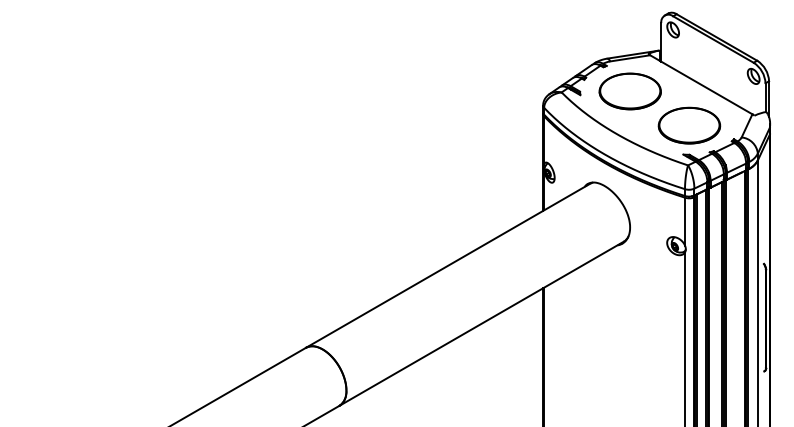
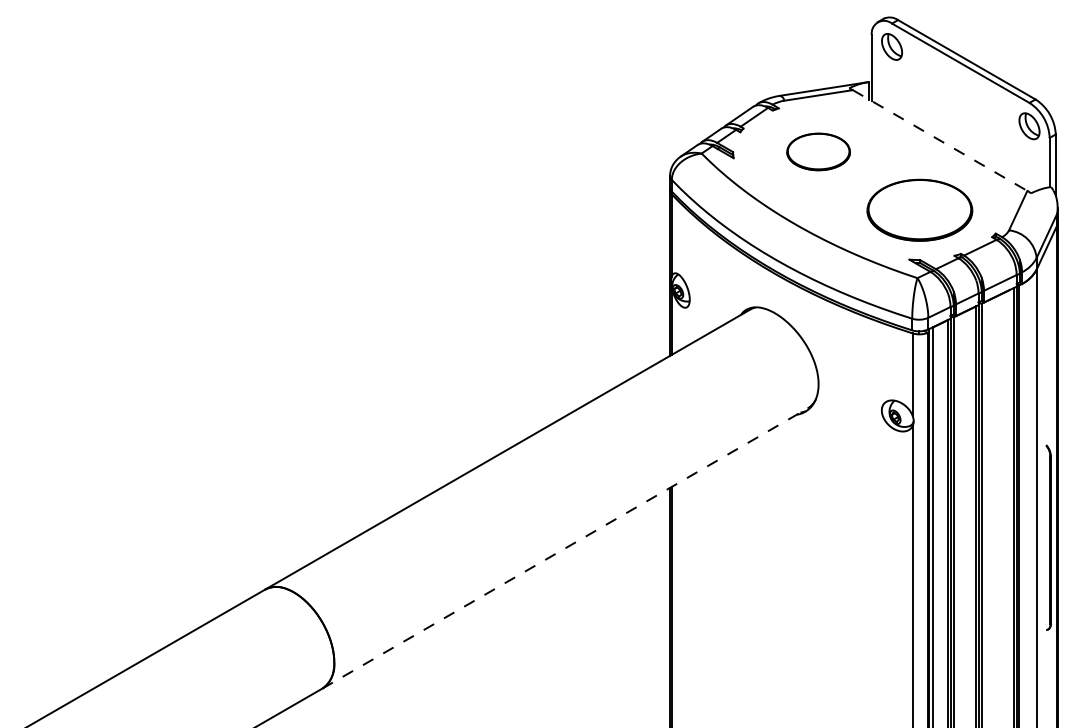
line: (701, 85) -> (940, 141), solid -> dashed
part: (629, 91) -> (817, 151), size x0.6
line: (482, 323) -> (566, 548), solid -> dashed

